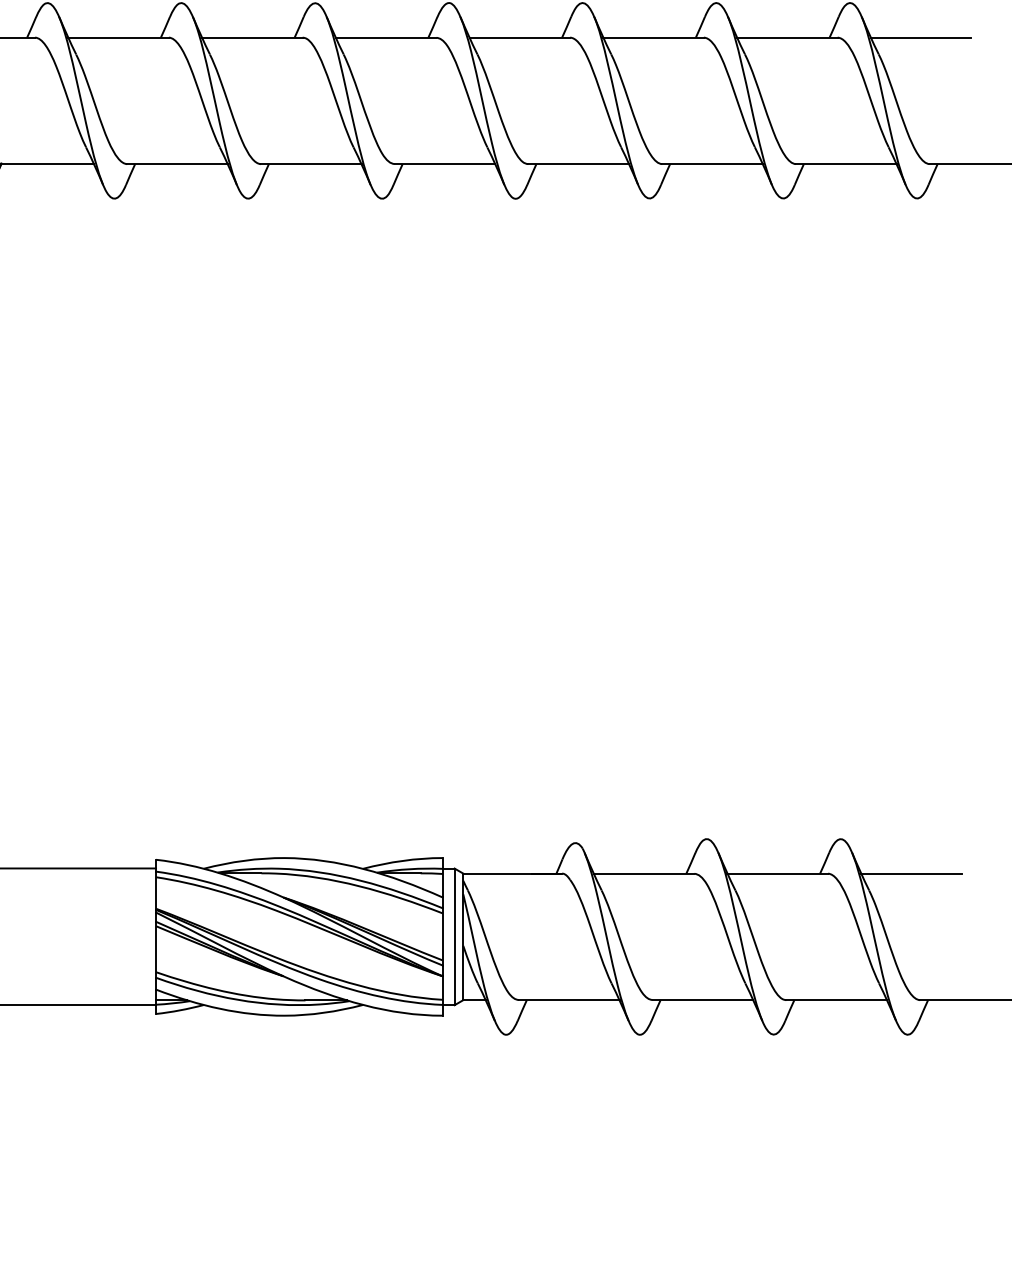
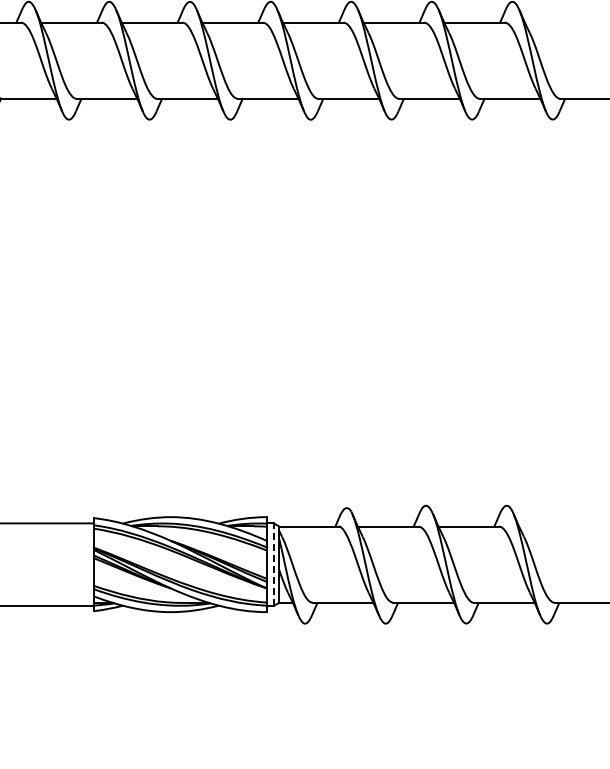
line: (919, 37) -> (554, 22), removed
line: (911, 873) -> (549, 526), removed
line: (455, 936) -> (274, 564), solid -> dashed

